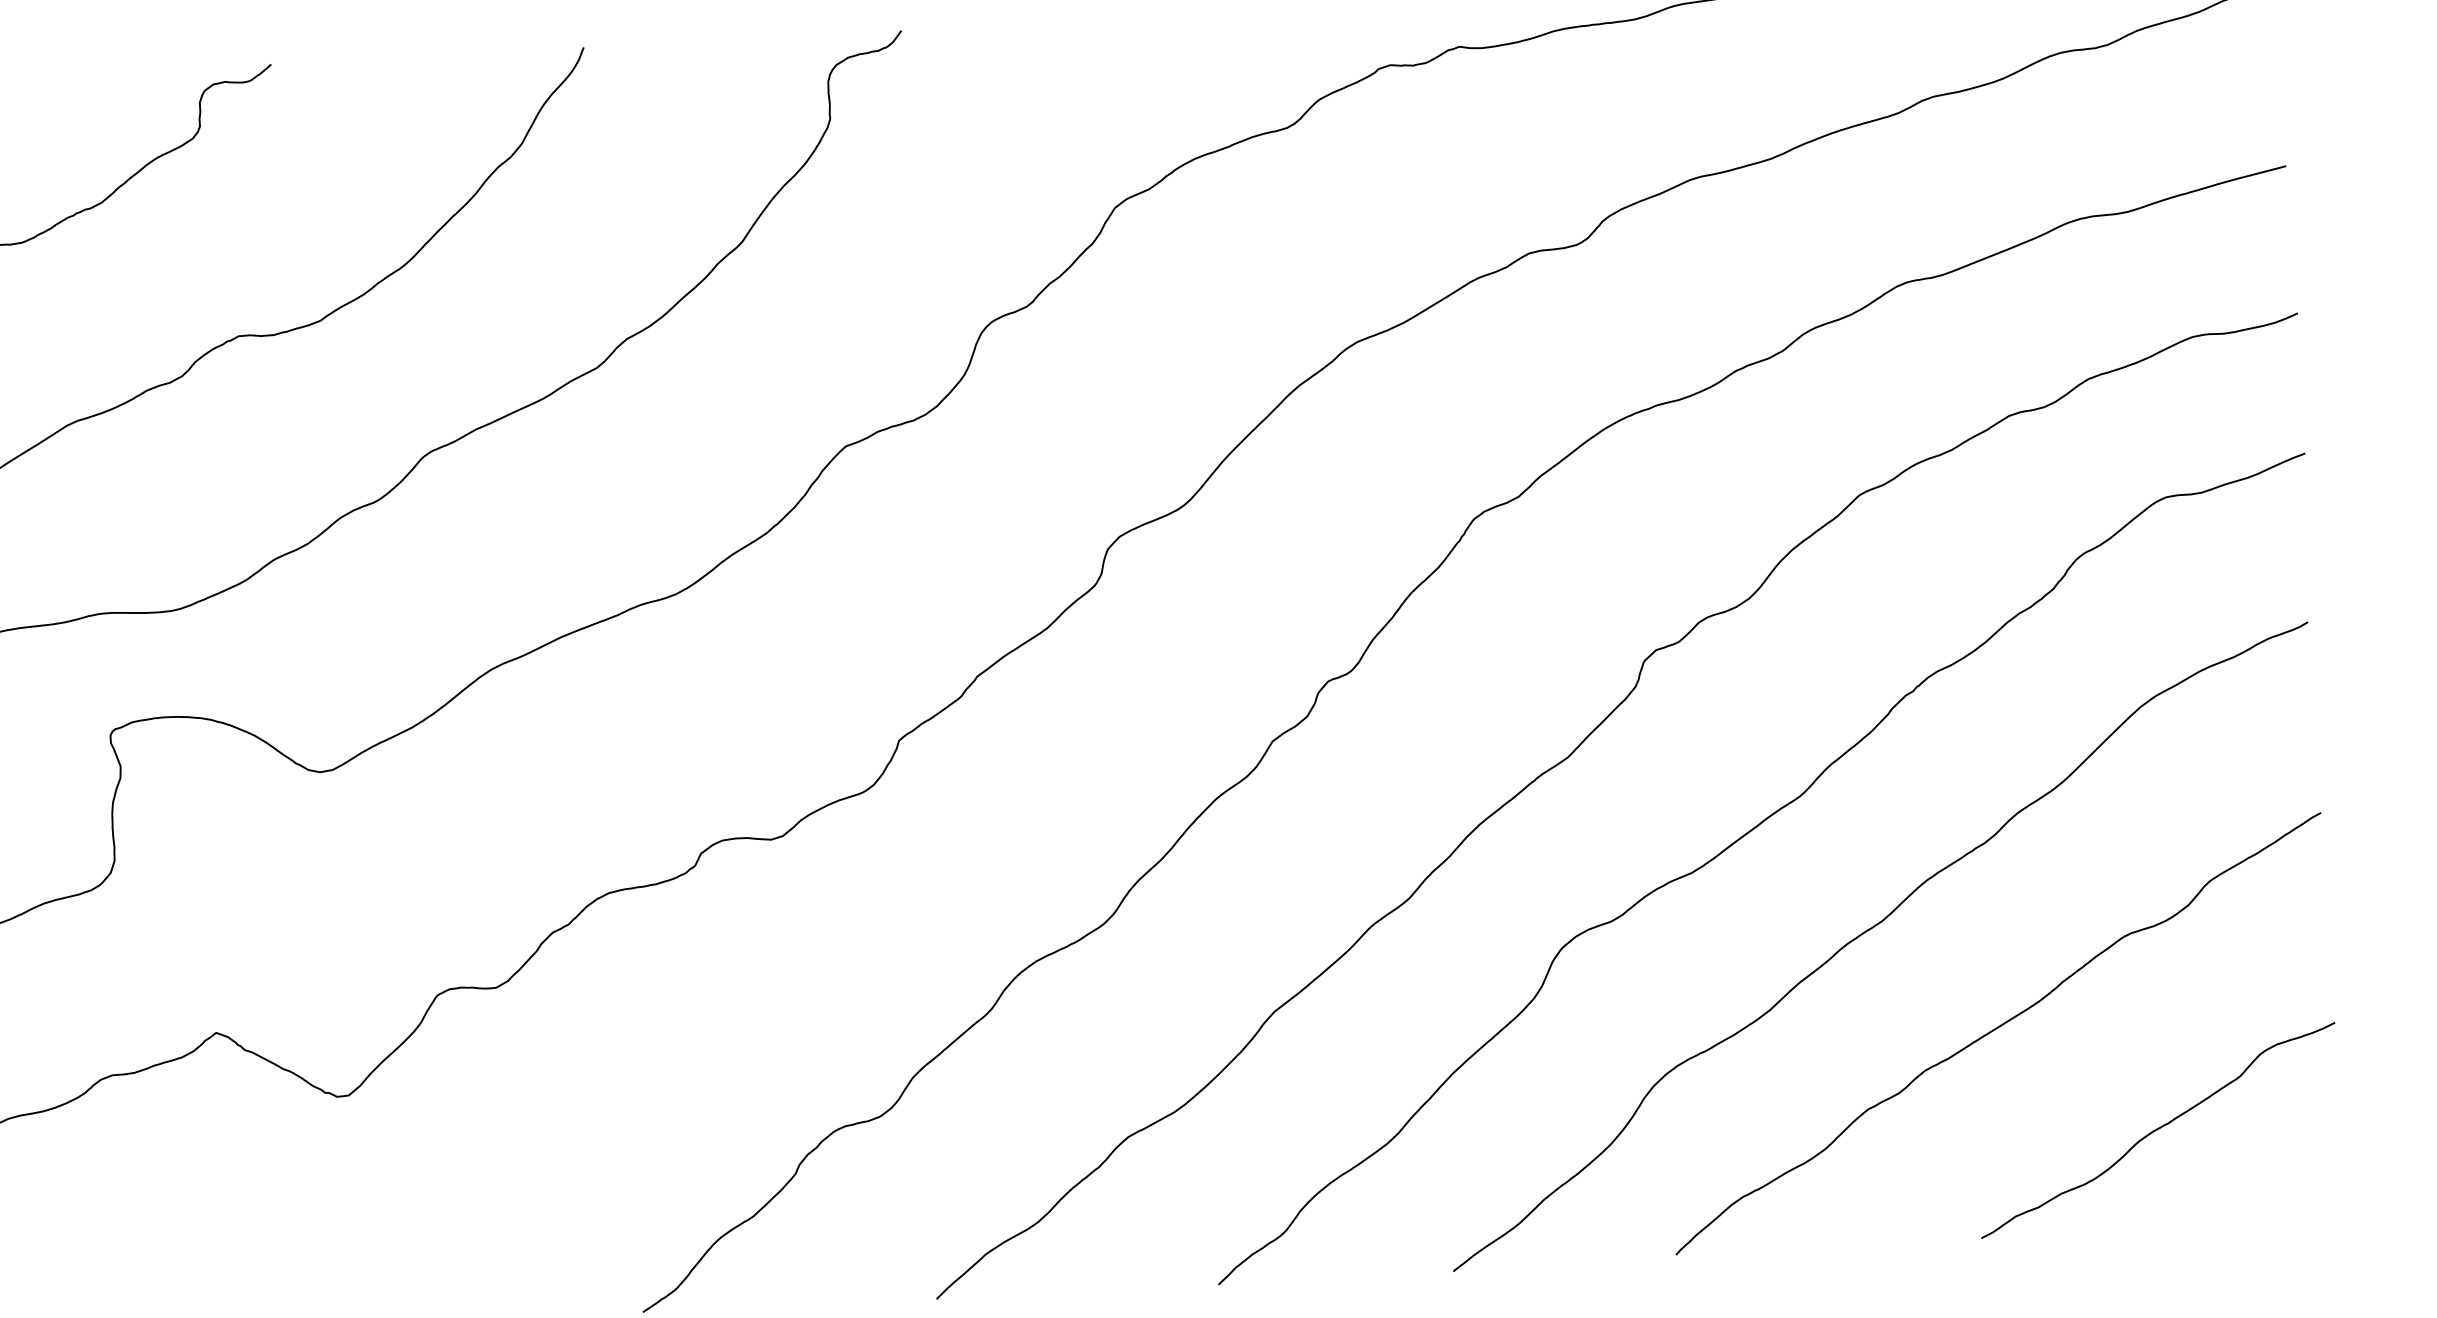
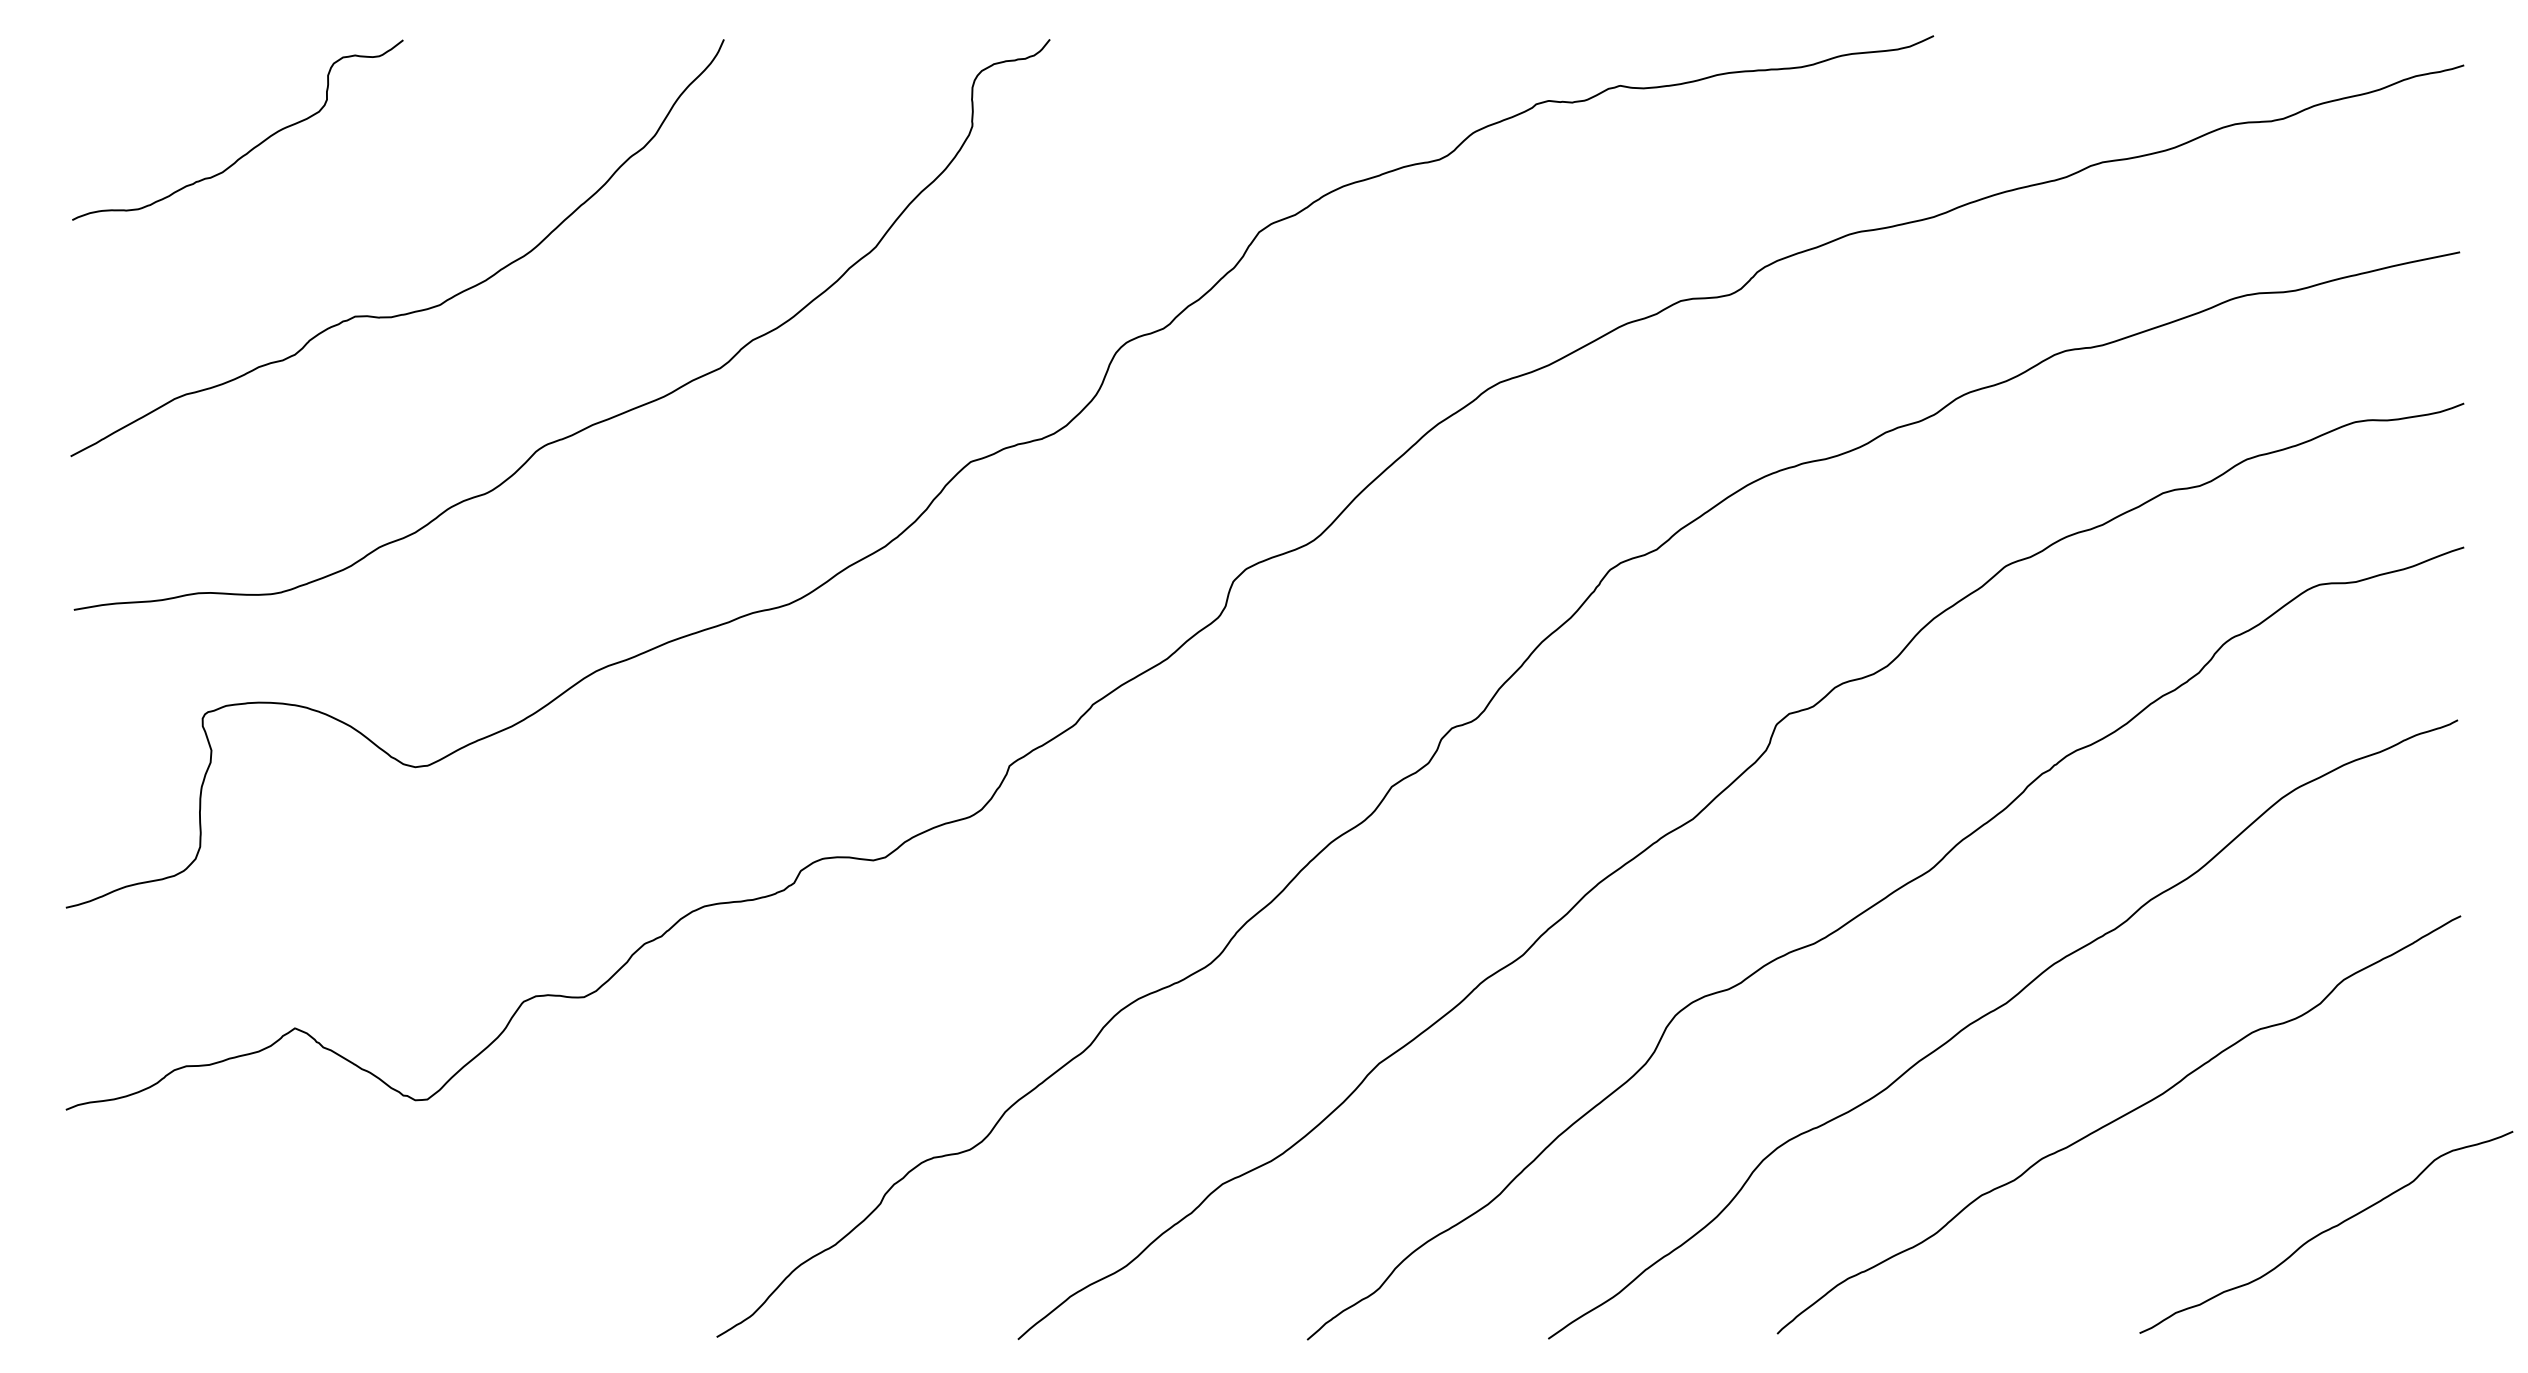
curve: (2158, 1129) -> (2326, 1231), moved

